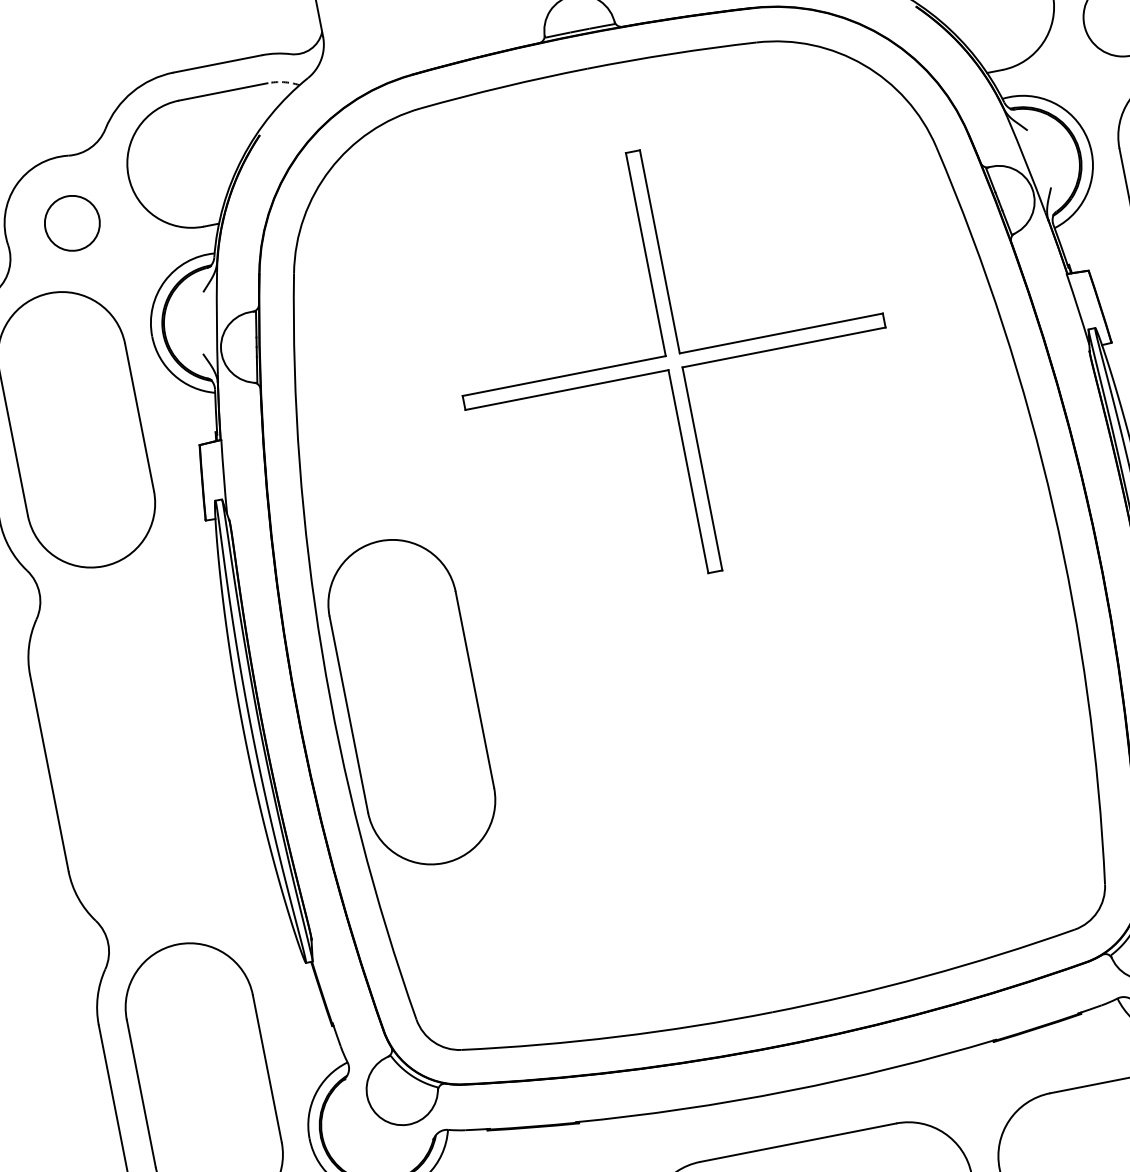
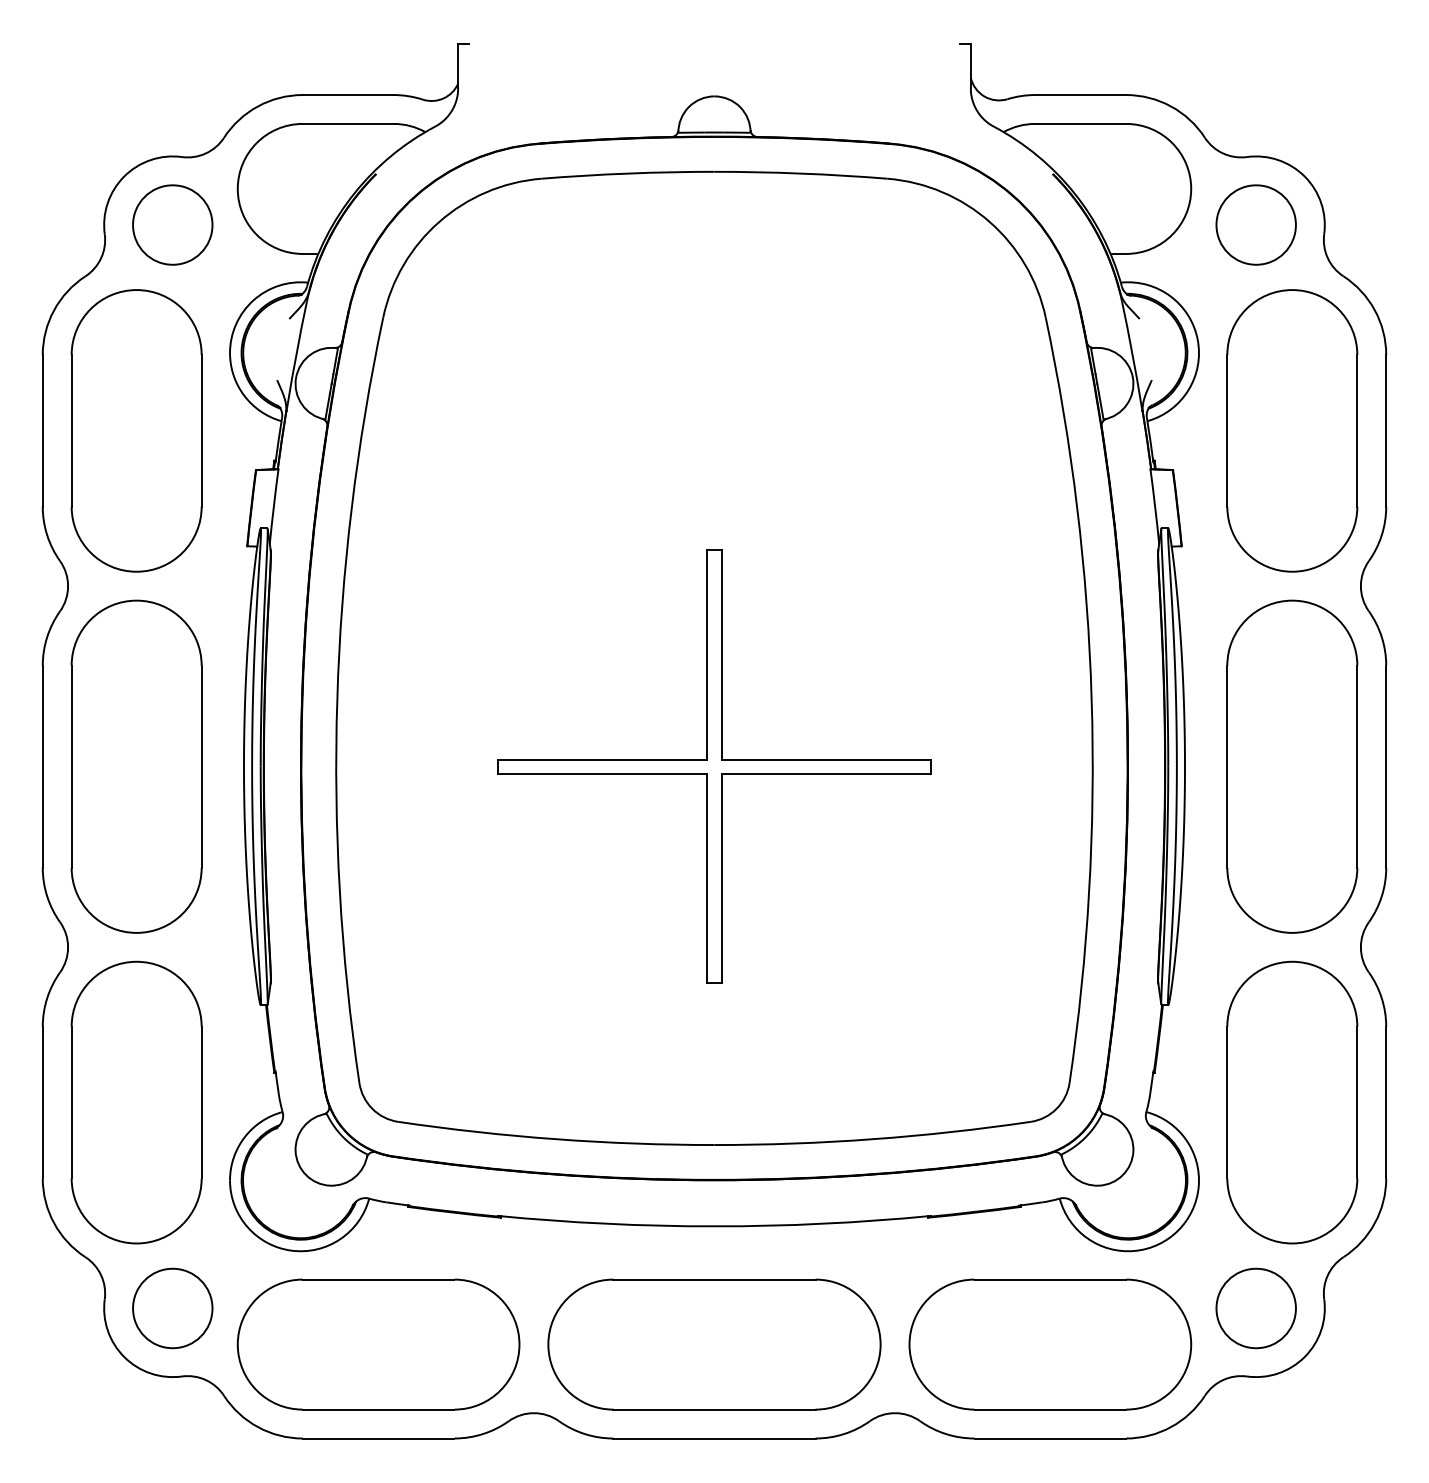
arc: (284, 82) -> (410, 126), dashed -> solid
circle: (72, 222) -> (172, 224), size x1.43
part: (674, 361) -> (714, 766), moved
part: (411, 701) -> (136, 766), moved

